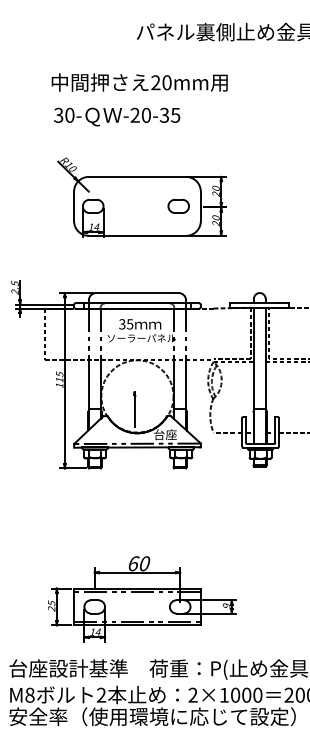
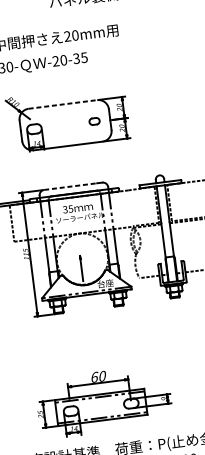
line: (137, 176) -> (62, 104), solid -> dashed
part: (178, 205) -> (94, 120), size x0.7
line: (133, 293) -> (70, 186), solid -> dashed

